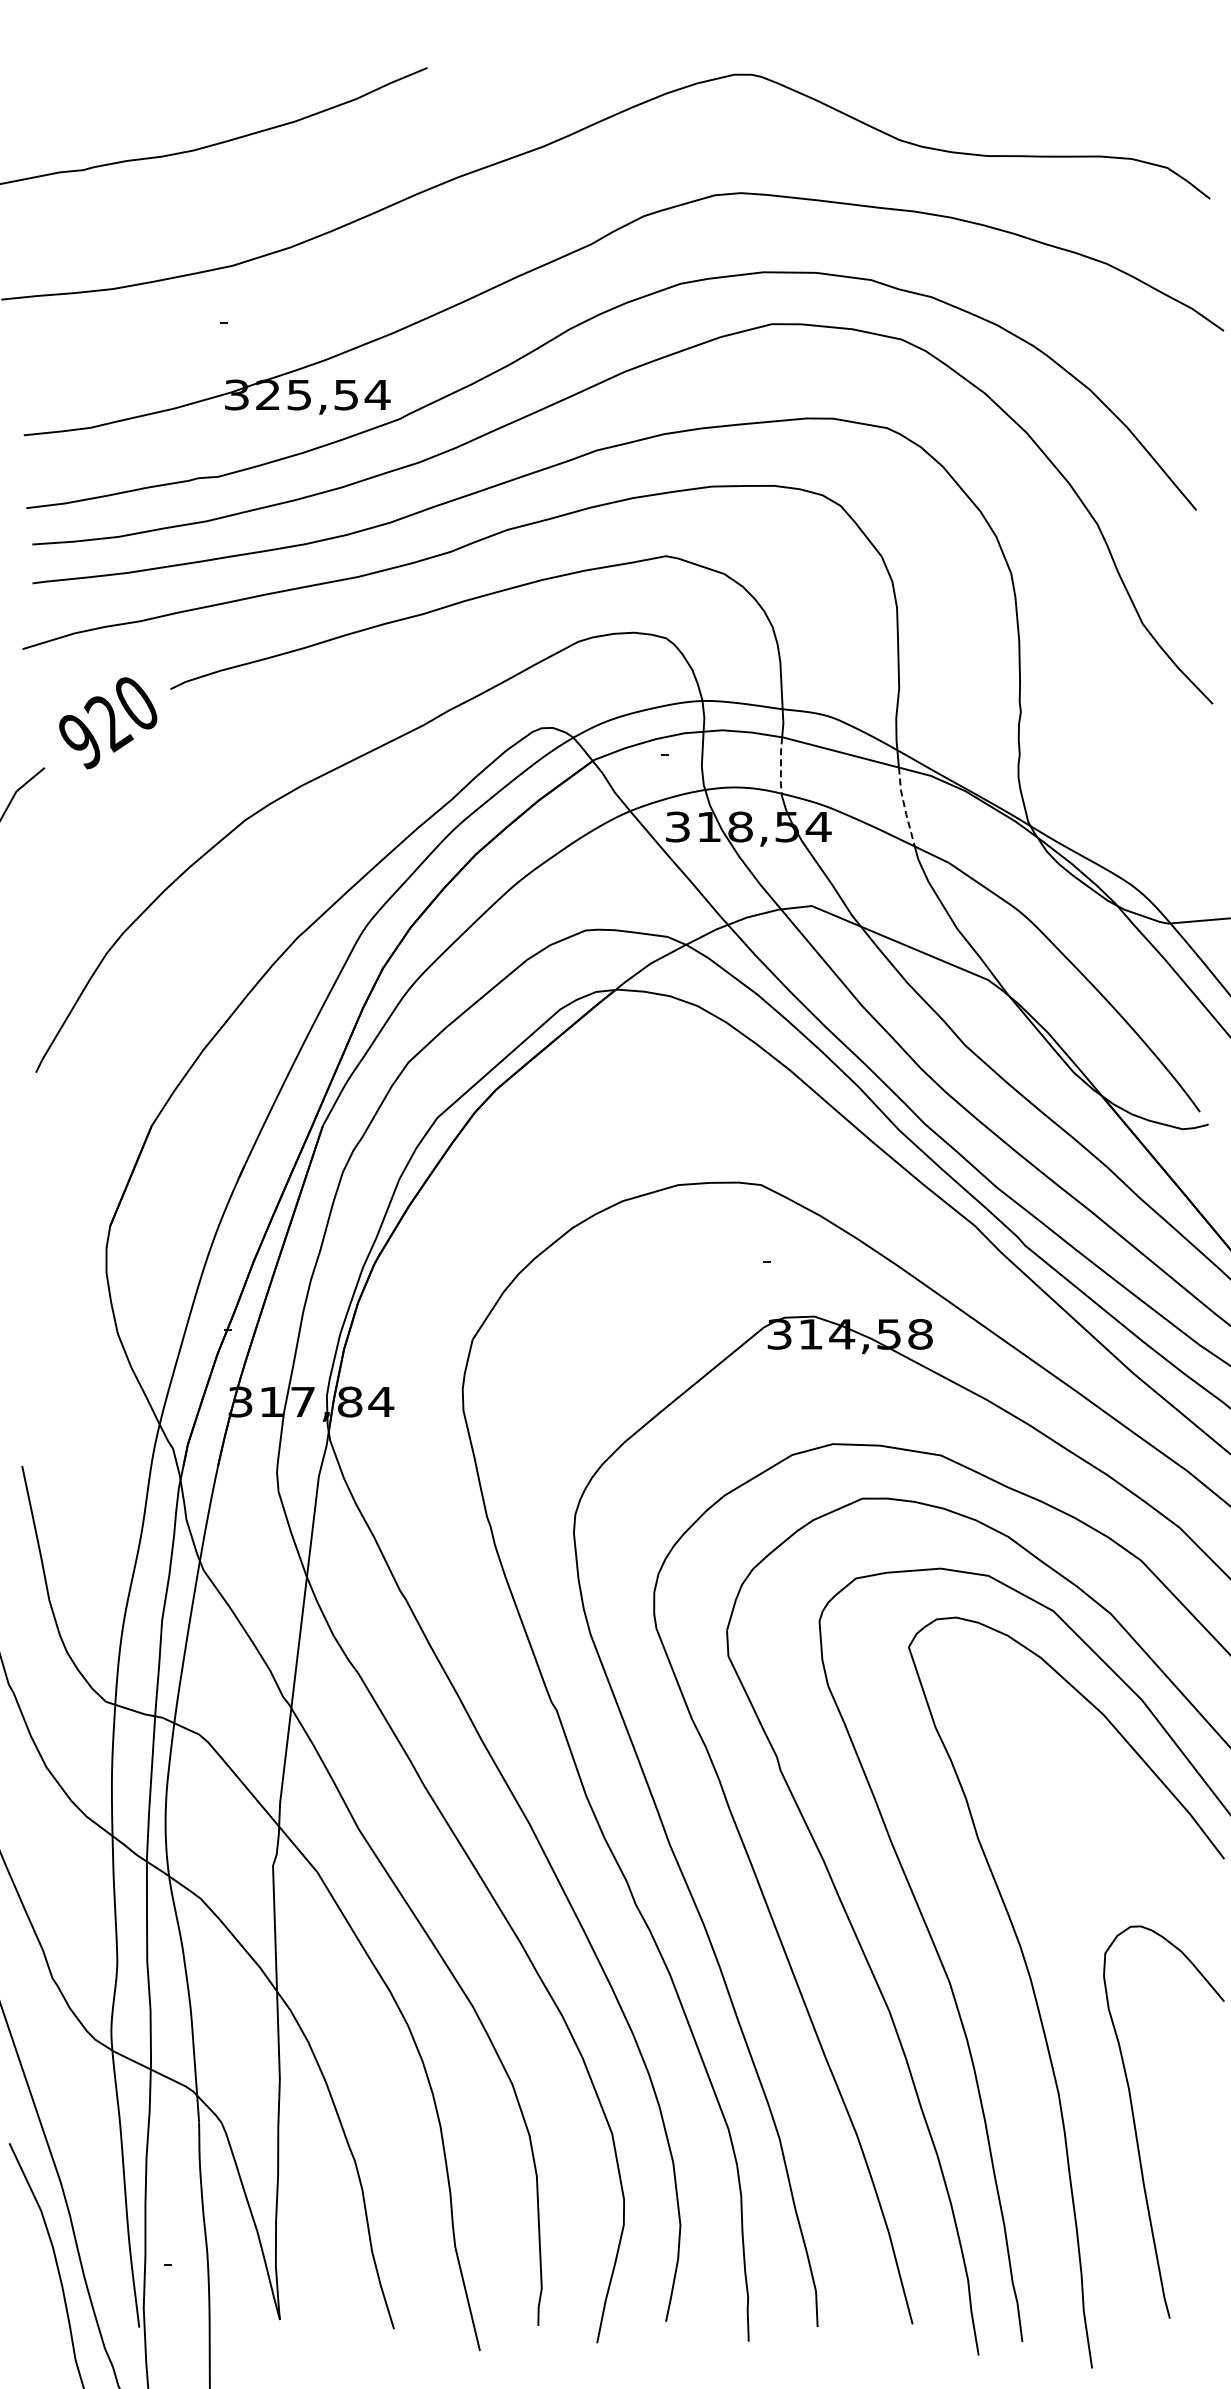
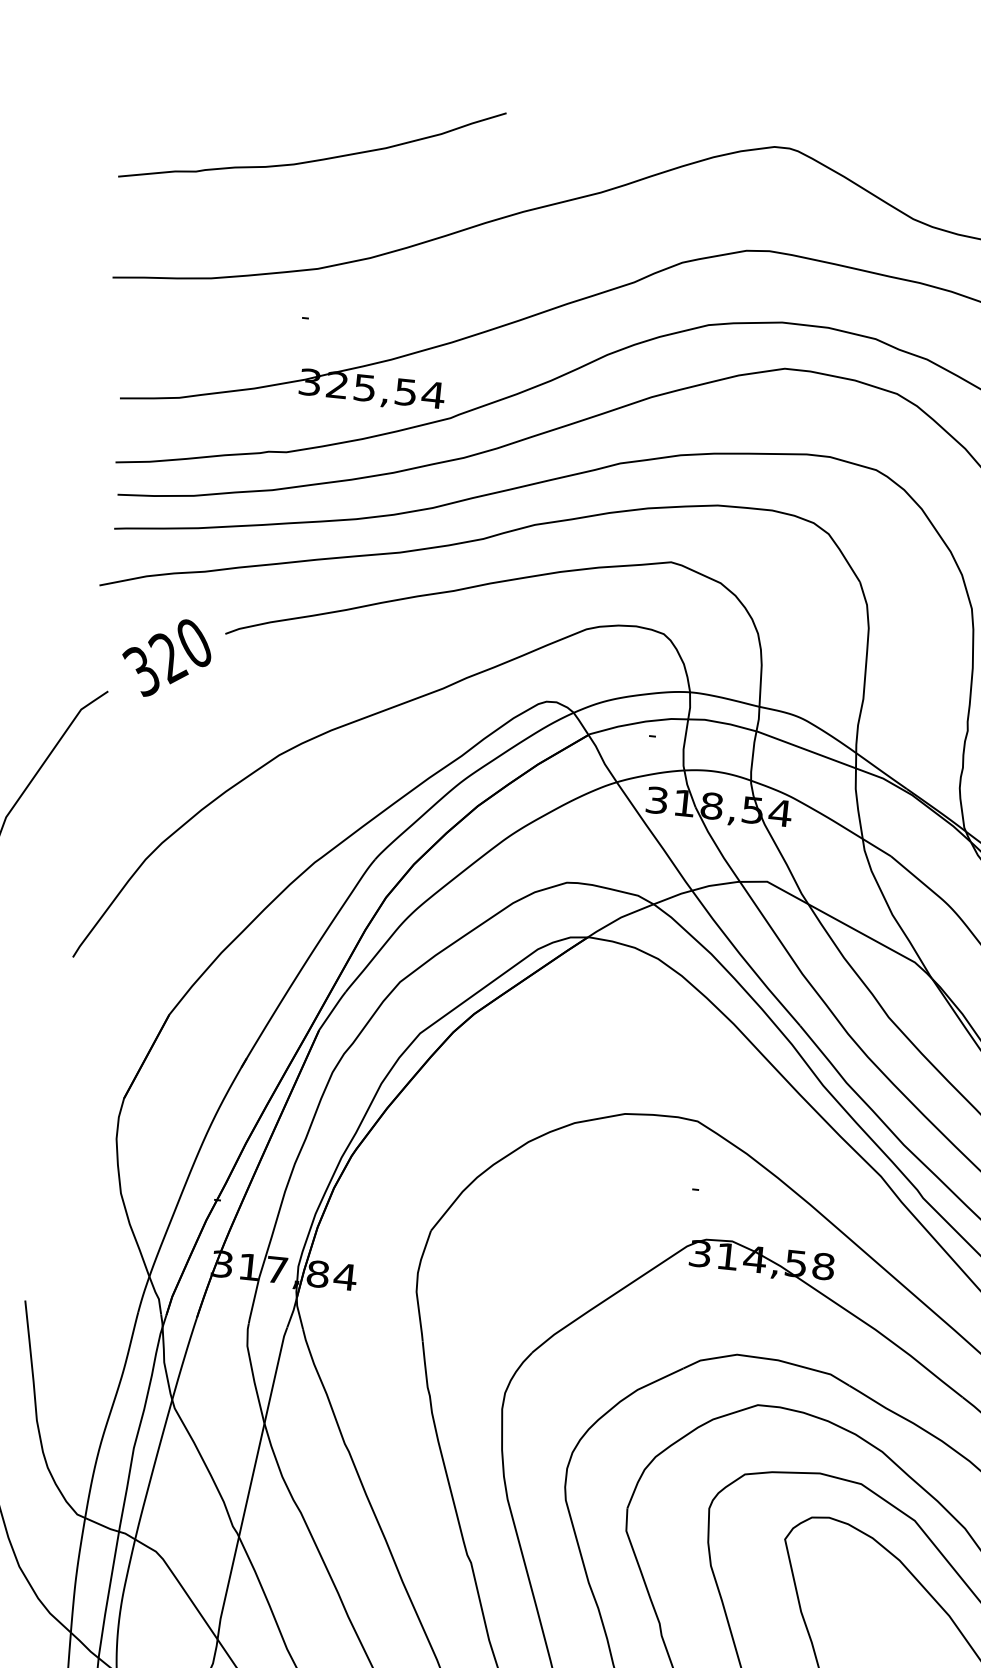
text: (78, 741) -> (140, 671), 920 -> 320
line: (780, 765) -> (752, 755), dashed -> solid
line: (904, 807) -> (857, 803), dashed -> solid

